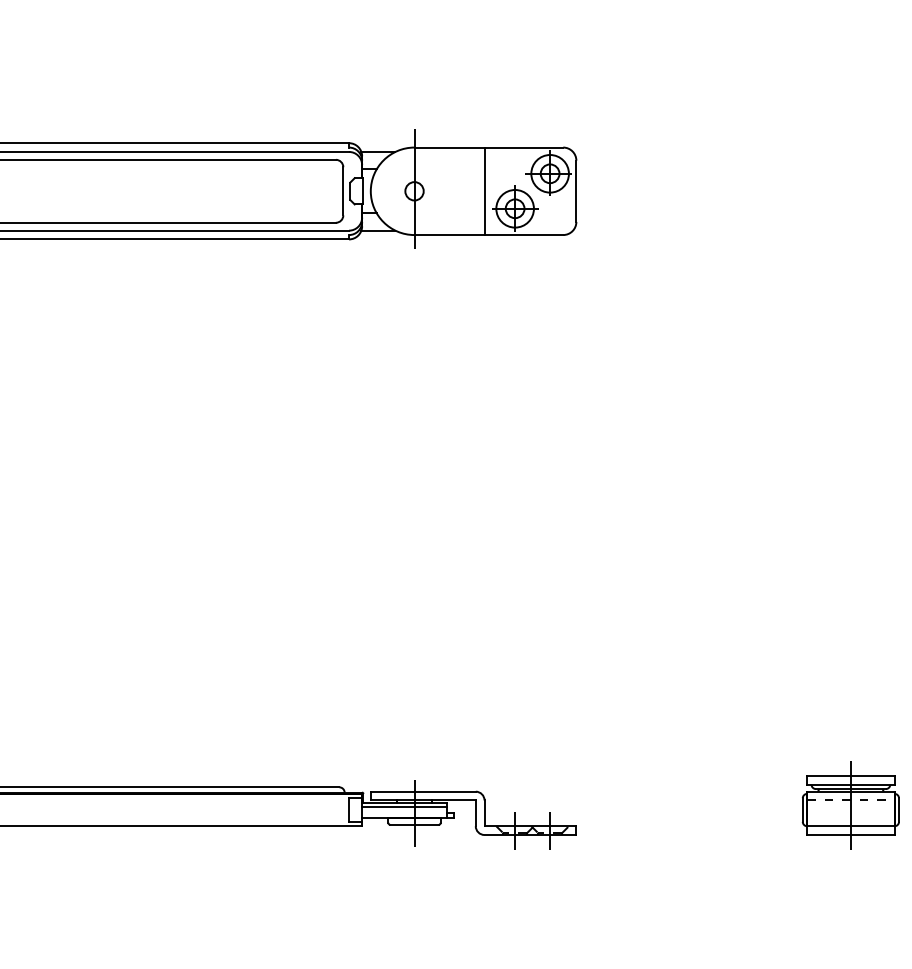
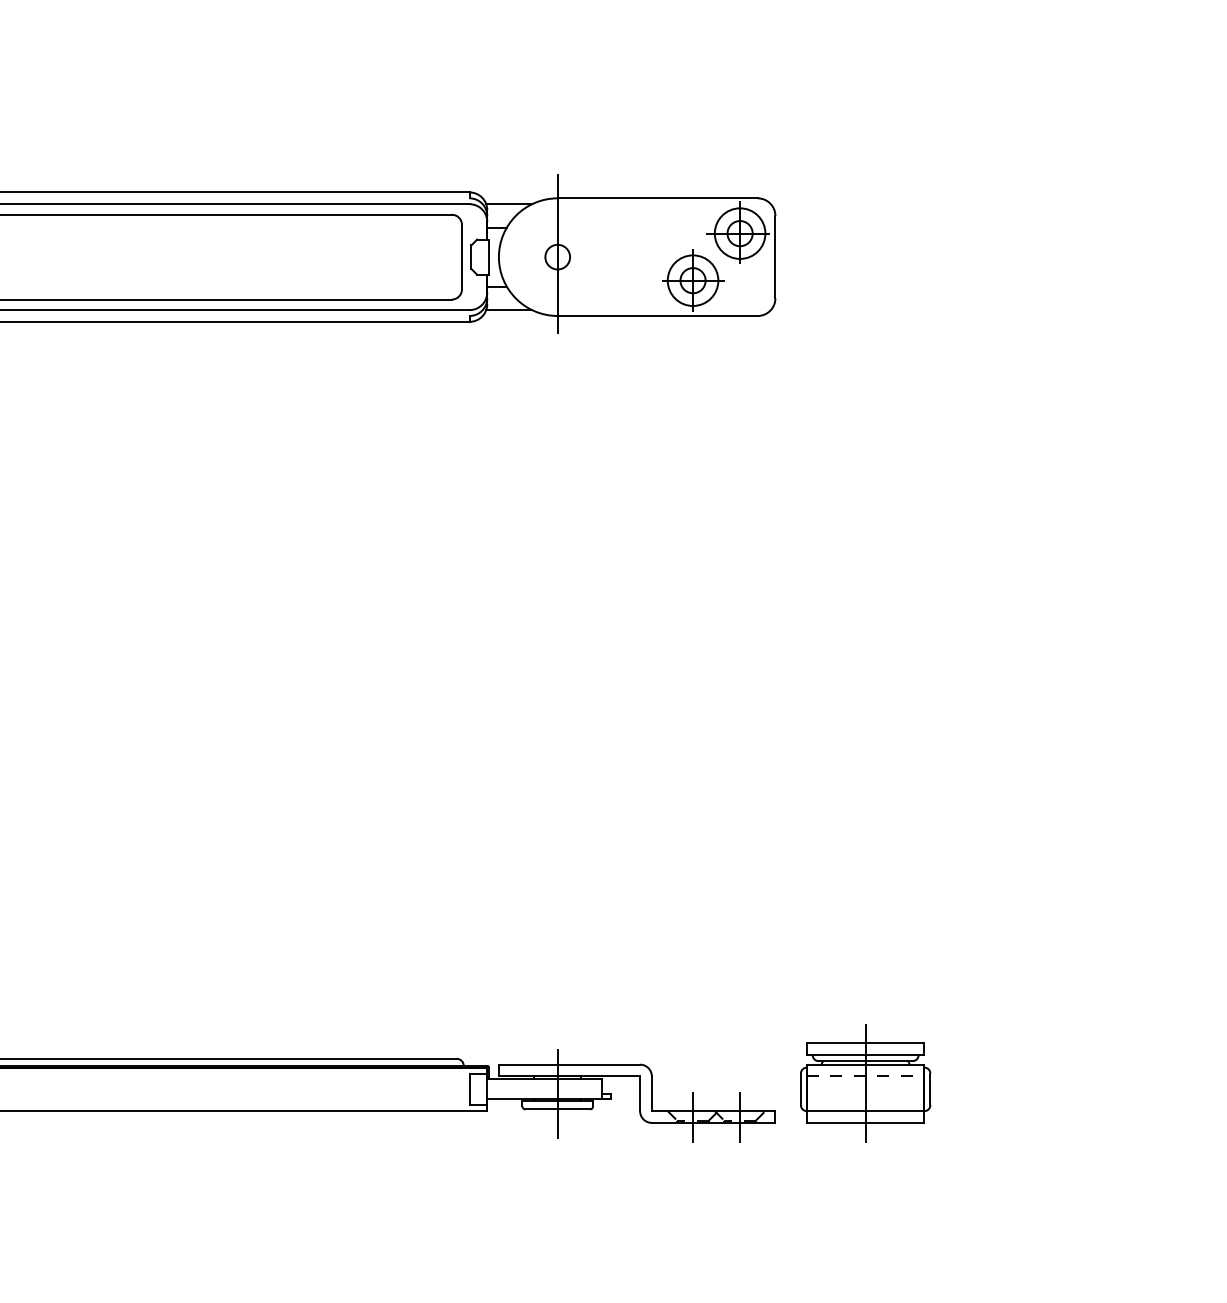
line: (484, 191) -> (651, 257), removed
part: (850, 805) -> (865, 1083), moved
line: (404, 807) -> (544, 1085), removed

